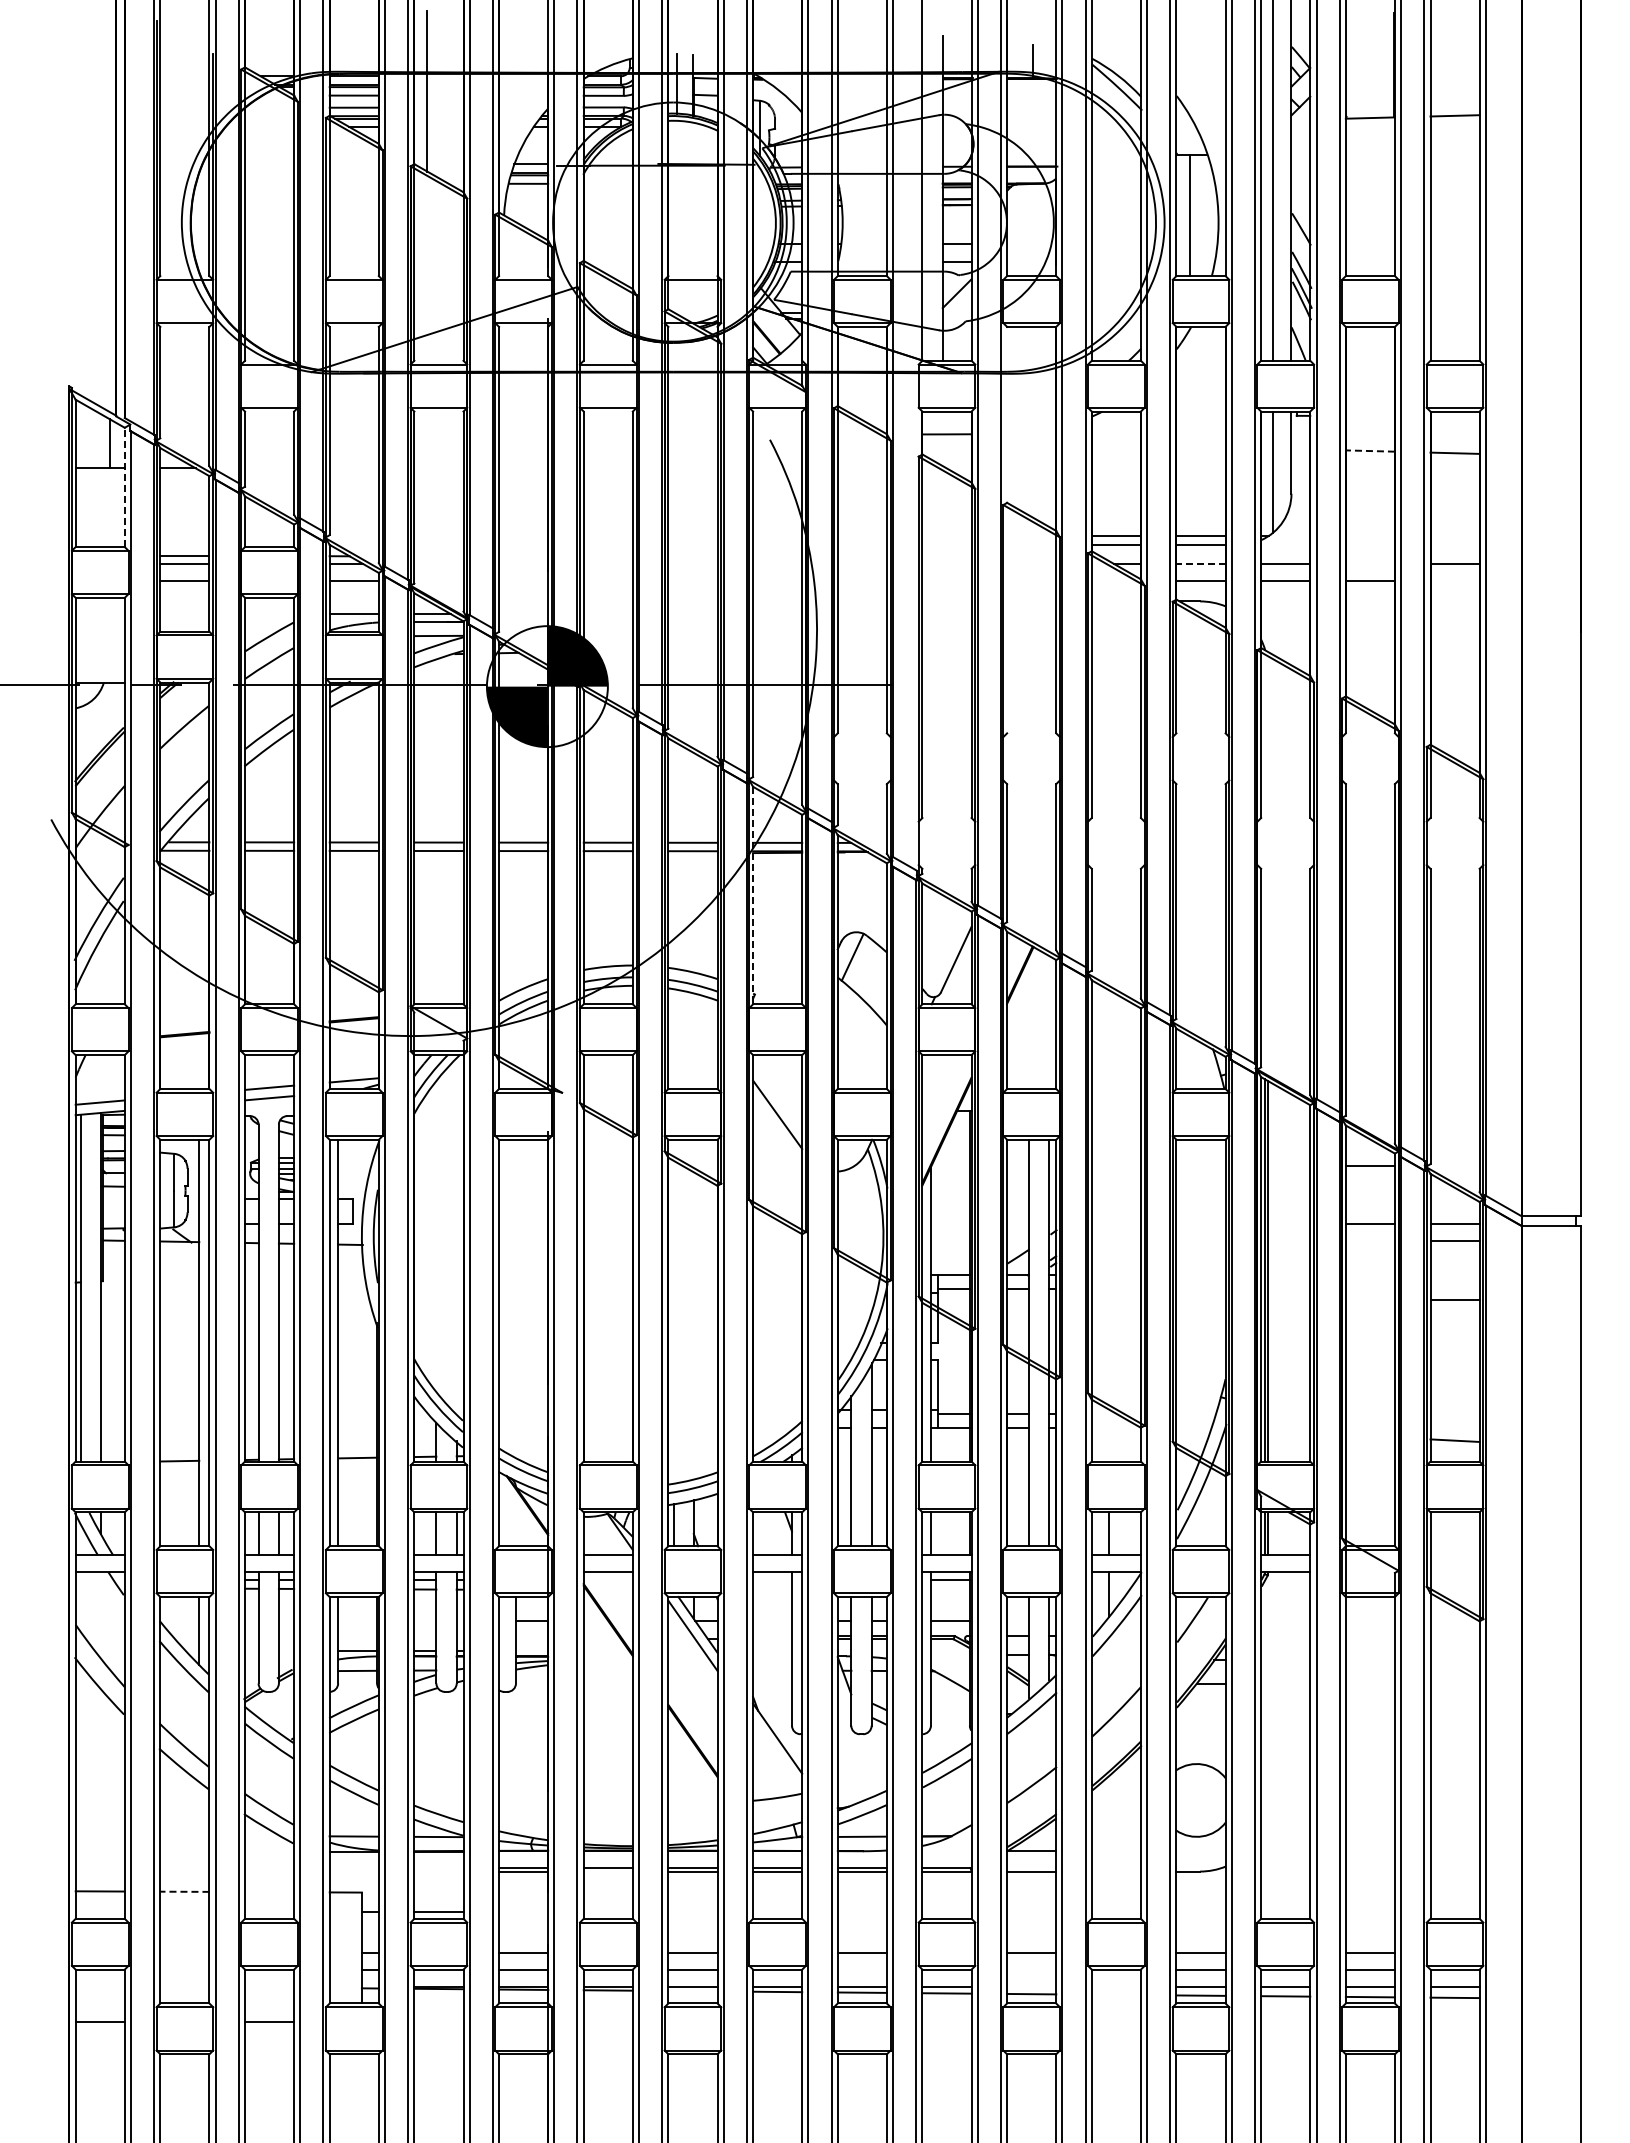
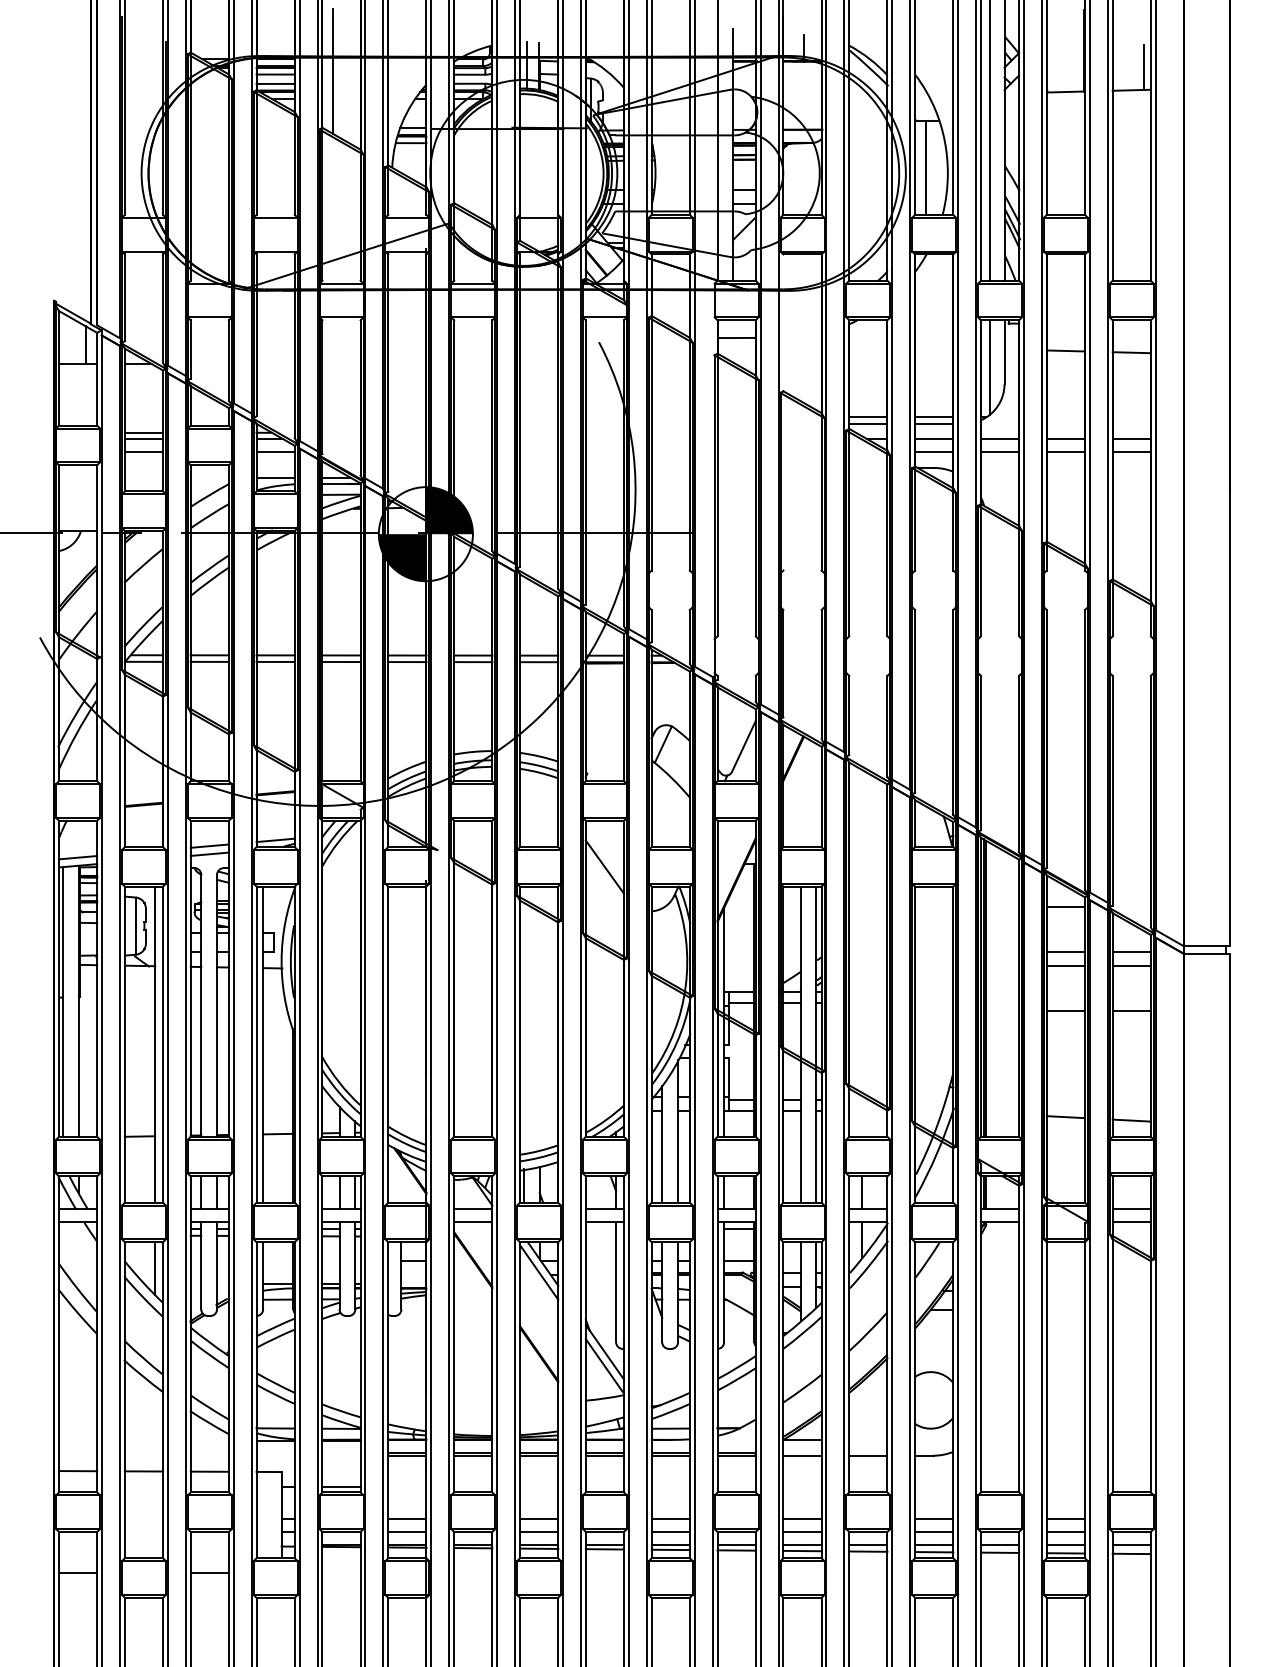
line: (1471, 86) -> (1144, 67), added
line: (1370, 451) -> (1066, 351), dashed -> solid
line: (124, 487) -> (96, 379), dashed -> solid
line: (1201, 563) -> (934, 438), dashed -> solid
line: (1369, 563) -> (1065, 438), added
line: (1454, 580) -> (1131, 451), added
line: (753, 895) -> (586, 696), dashed -> solid
line: (1369, 1241) -> (1065, 965), added
line: (1369, 1300) -> (1065, 1011), added
line: (1369, 1435) -> (1065, 1116), added
line: (1454, 1554) -> (1131, 1209), added
line: (1454, 1571) -> (1131, 1222), added
line: (777, 1756) -> (604, 1366), added
line: (607, 1871) -> (472, 1455), added
line: (1115, 1871) -> (867, 1455), added
line: (184, 1891) -> (143, 1471), dashed -> solid
line: (269, 1892) -> (209, 1471), added
line: (861, 1969) -> (670, 1531), added
line: (1031, 1969) -> (802, 1531), added
line: (1031, 1986) -> (802, 1545), added
line: (1115, 1986) -> (867, 1545), added
line: (692, 1991) -> (538, 1548), added
line: (1115, 1994) -> (867, 1551), added

